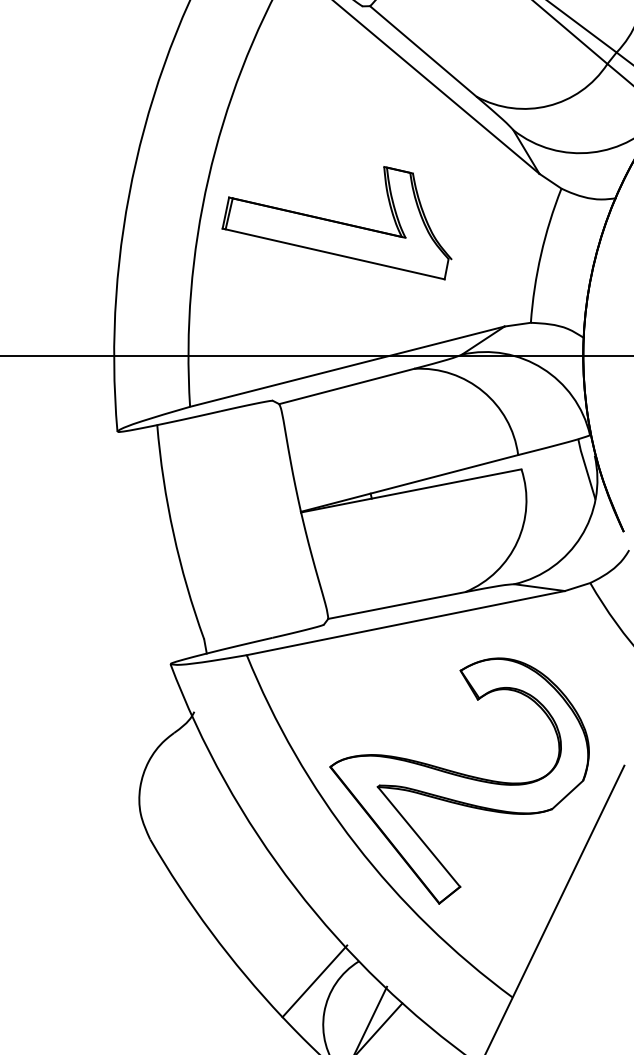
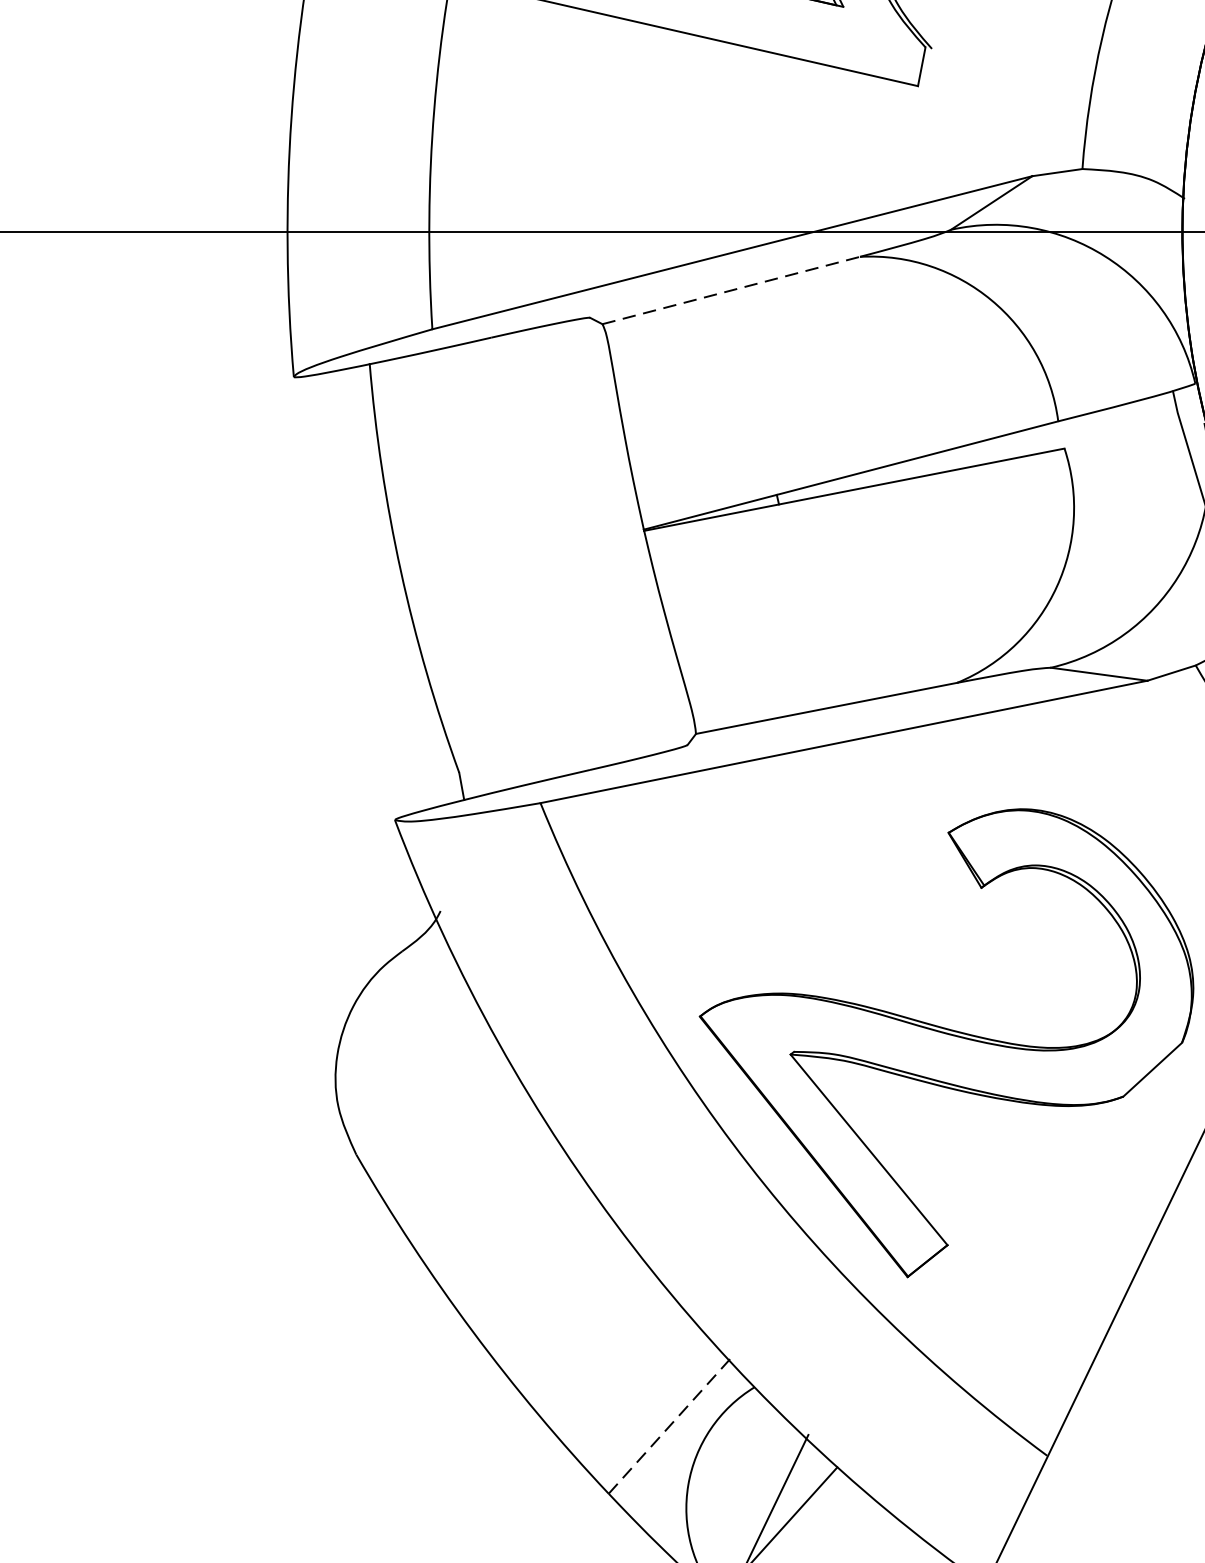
line: (346, 386) -> (730, 290), solid -> dashed
line: (315, 980) -> (671, 1423), solid -> dashed

